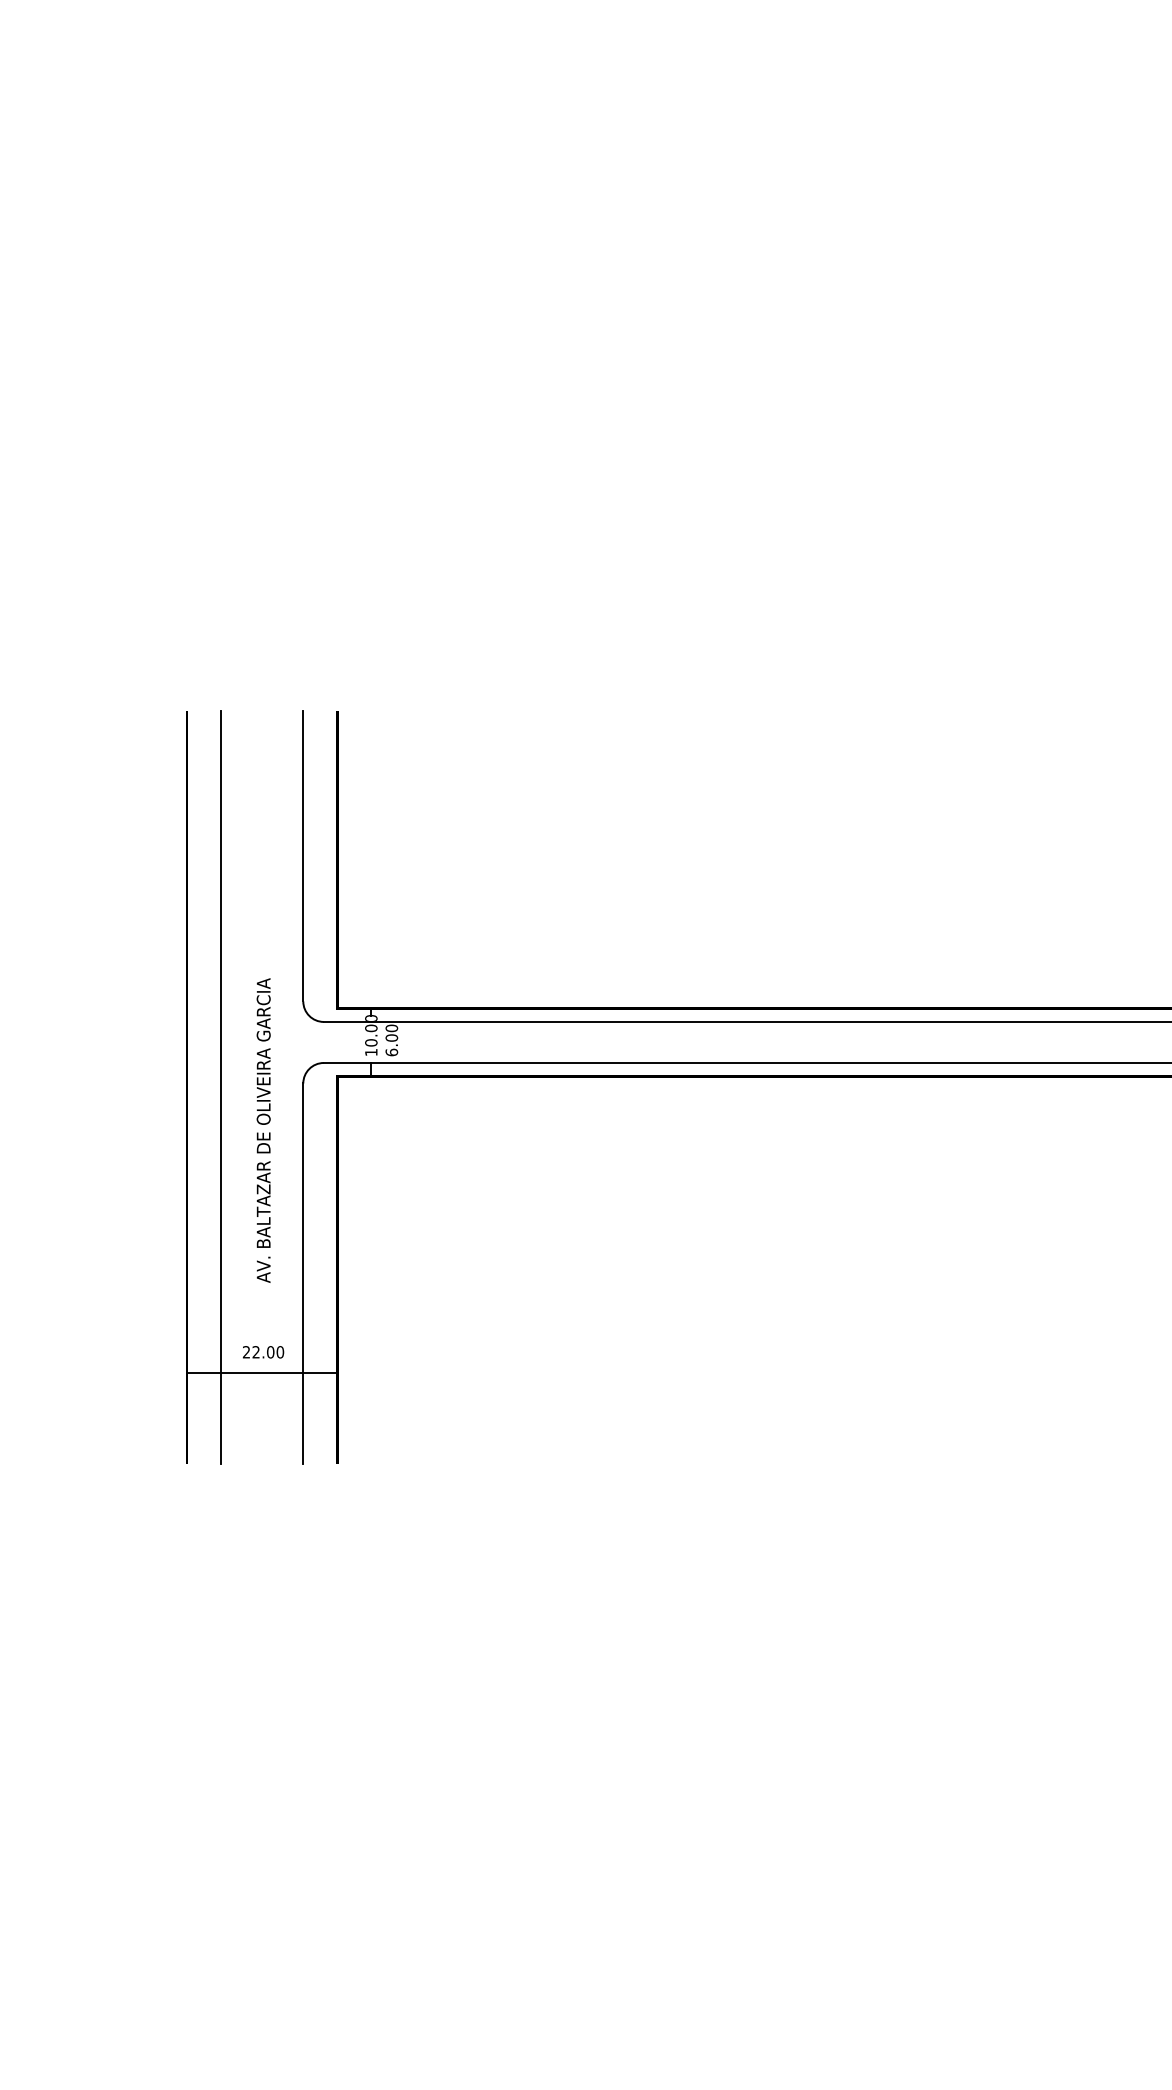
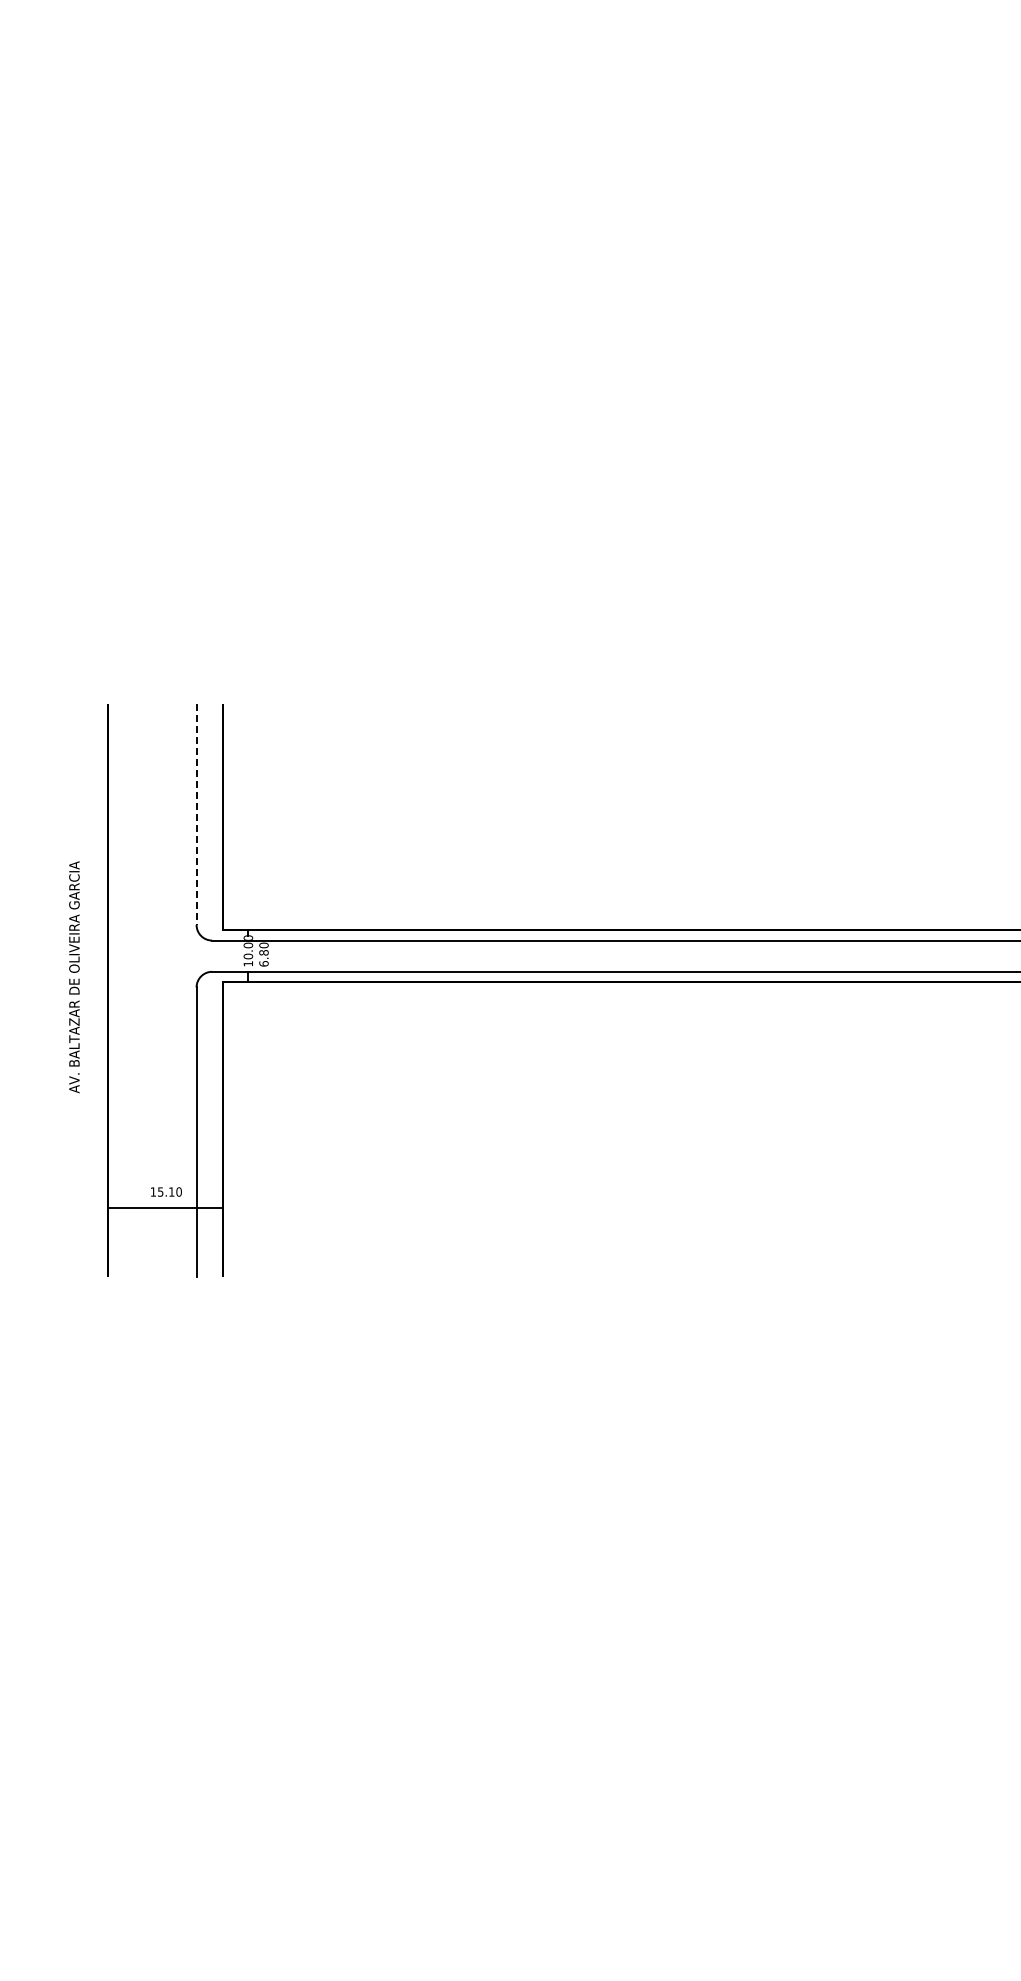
line: (303, 857) -> (196, 815), solid -> dashed
text: (391, 1037) -> (263, 952), 6.00 -> 6.80
line: (221, 1087) -> (134, 990), removed
text: (263, 1130) -> (74, 977), moved
text: (258, 1351) -> (162, 1191), 22.00 -> 15.10

